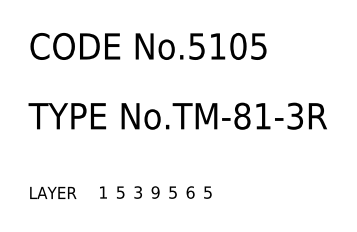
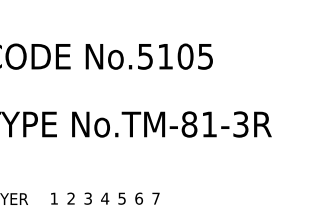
text: (120, 192) -> (70, 198), 5 -> 2
text: (155, 192) -> (105, 198), 9 -> 4
text: (207, 192) -> (155, 198), 5 -> 7

